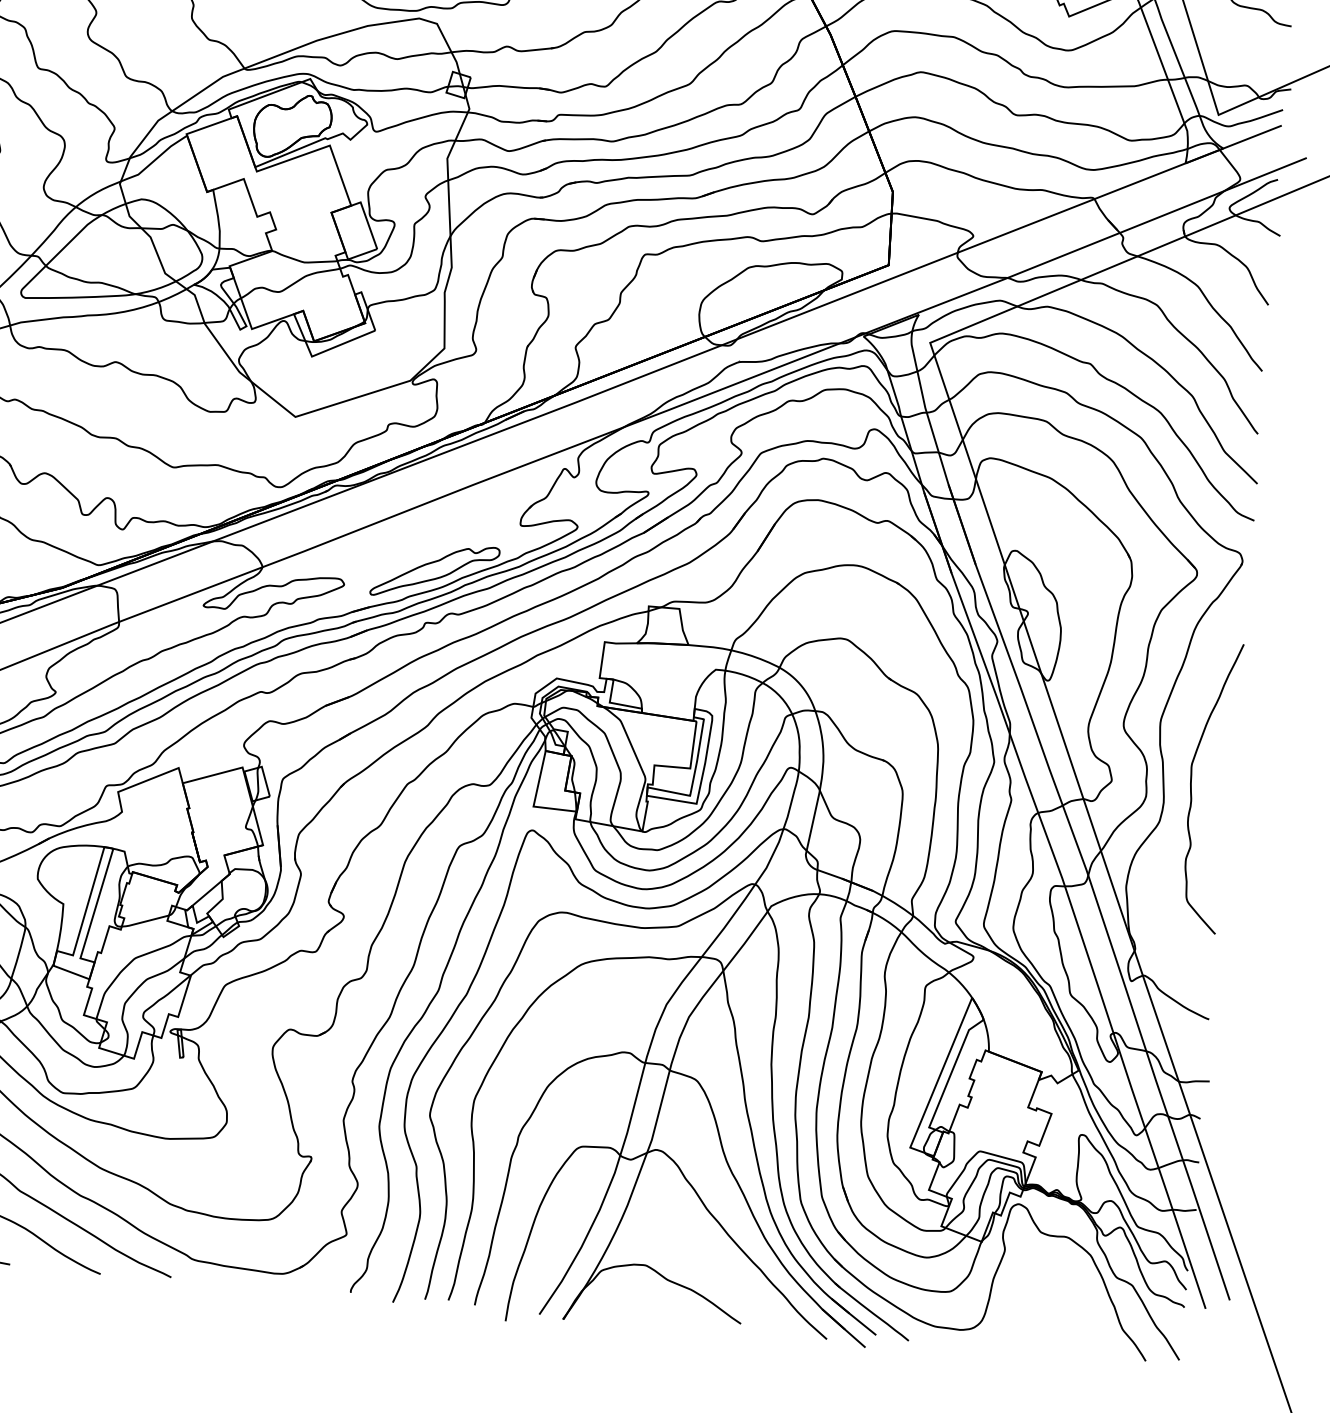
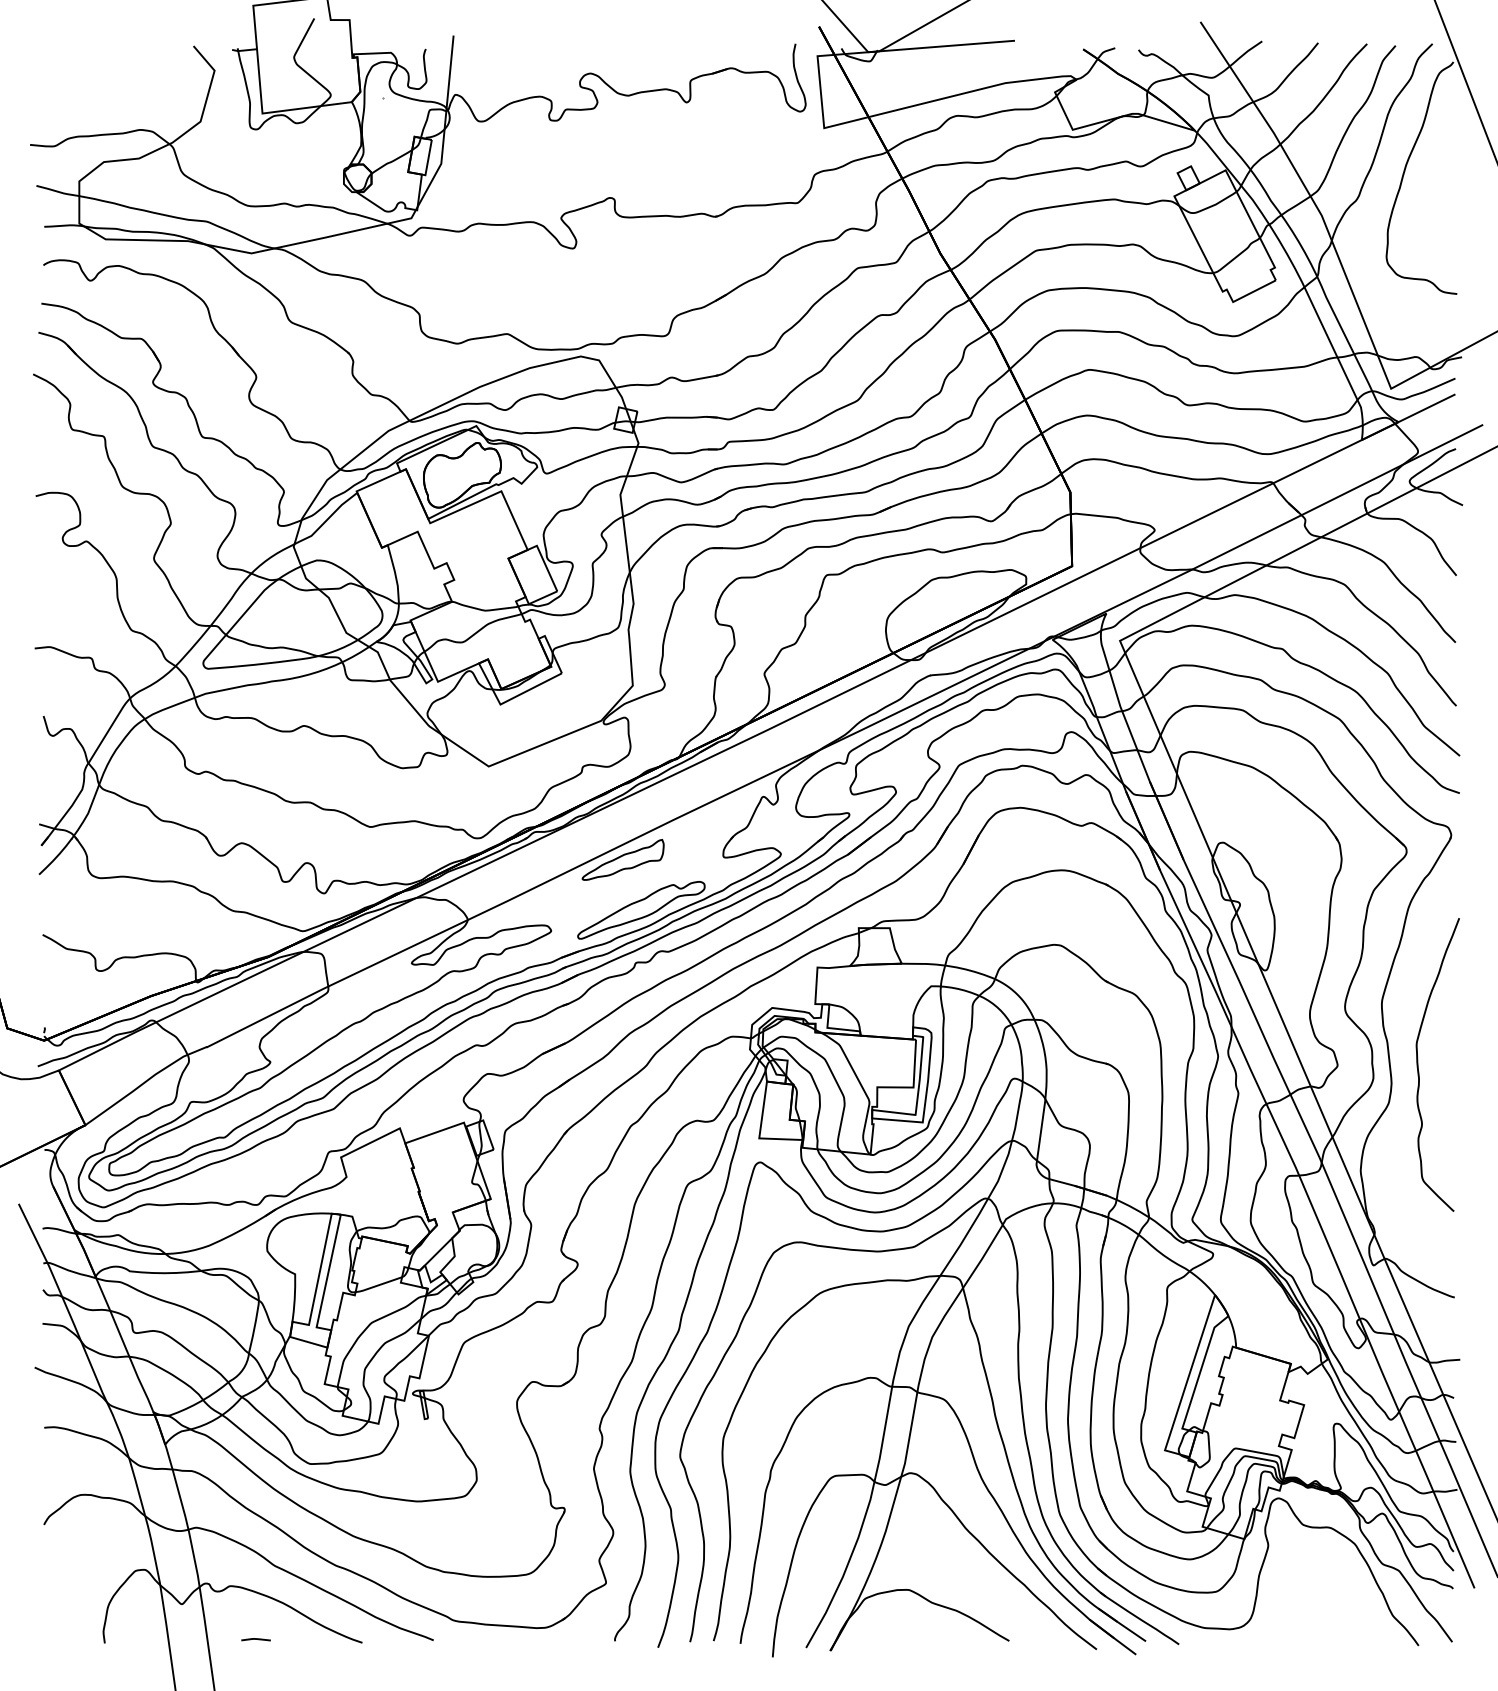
part: (420, 519) -> (622, 859), added

